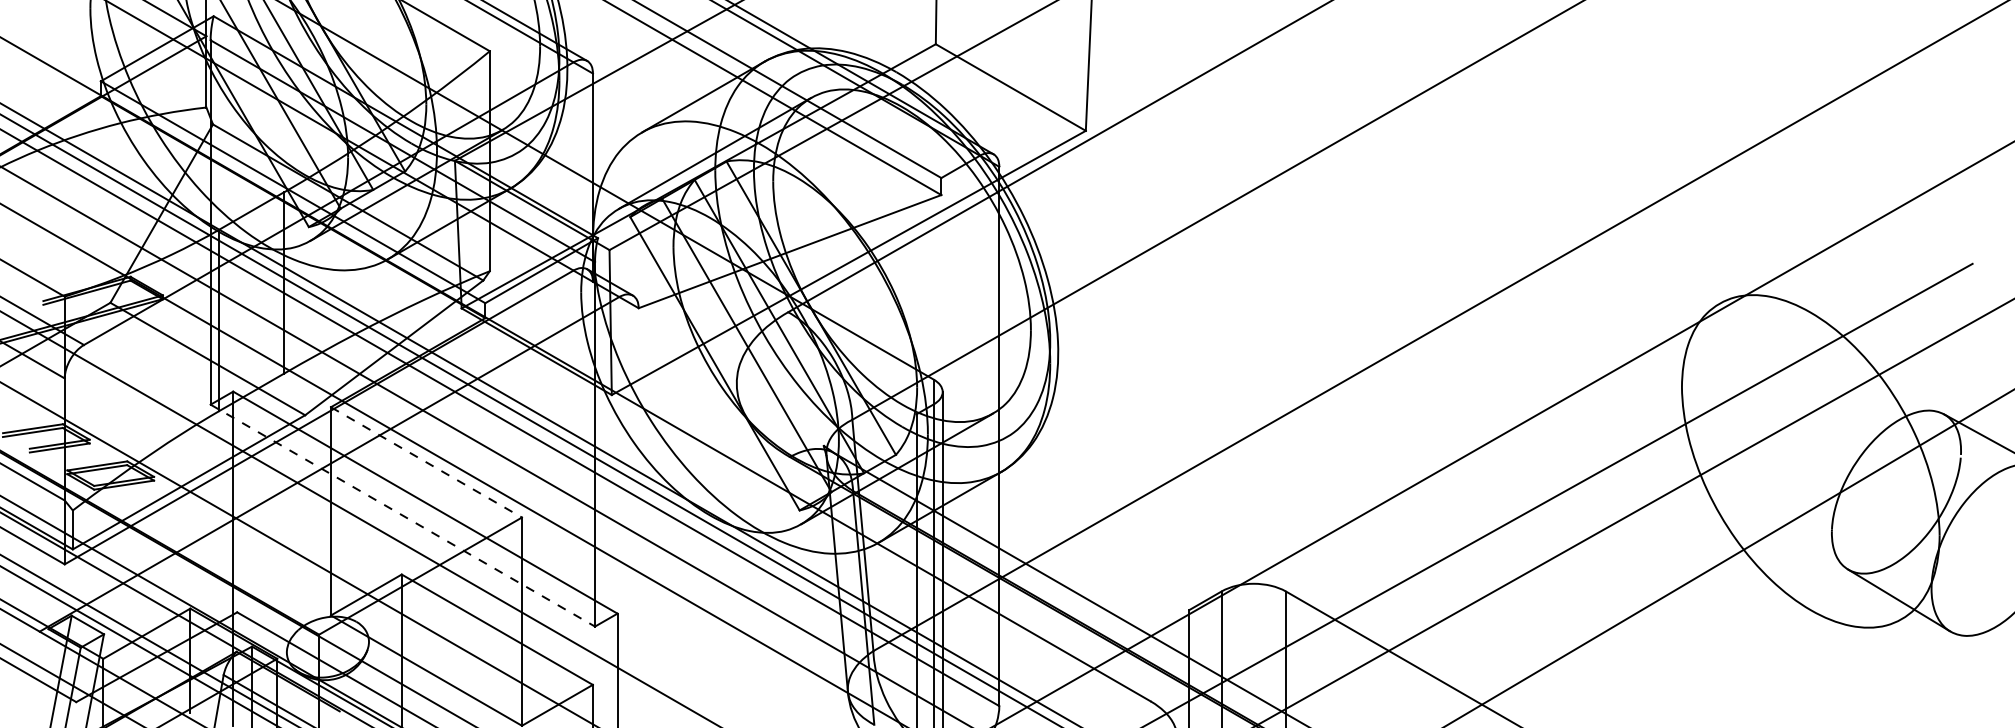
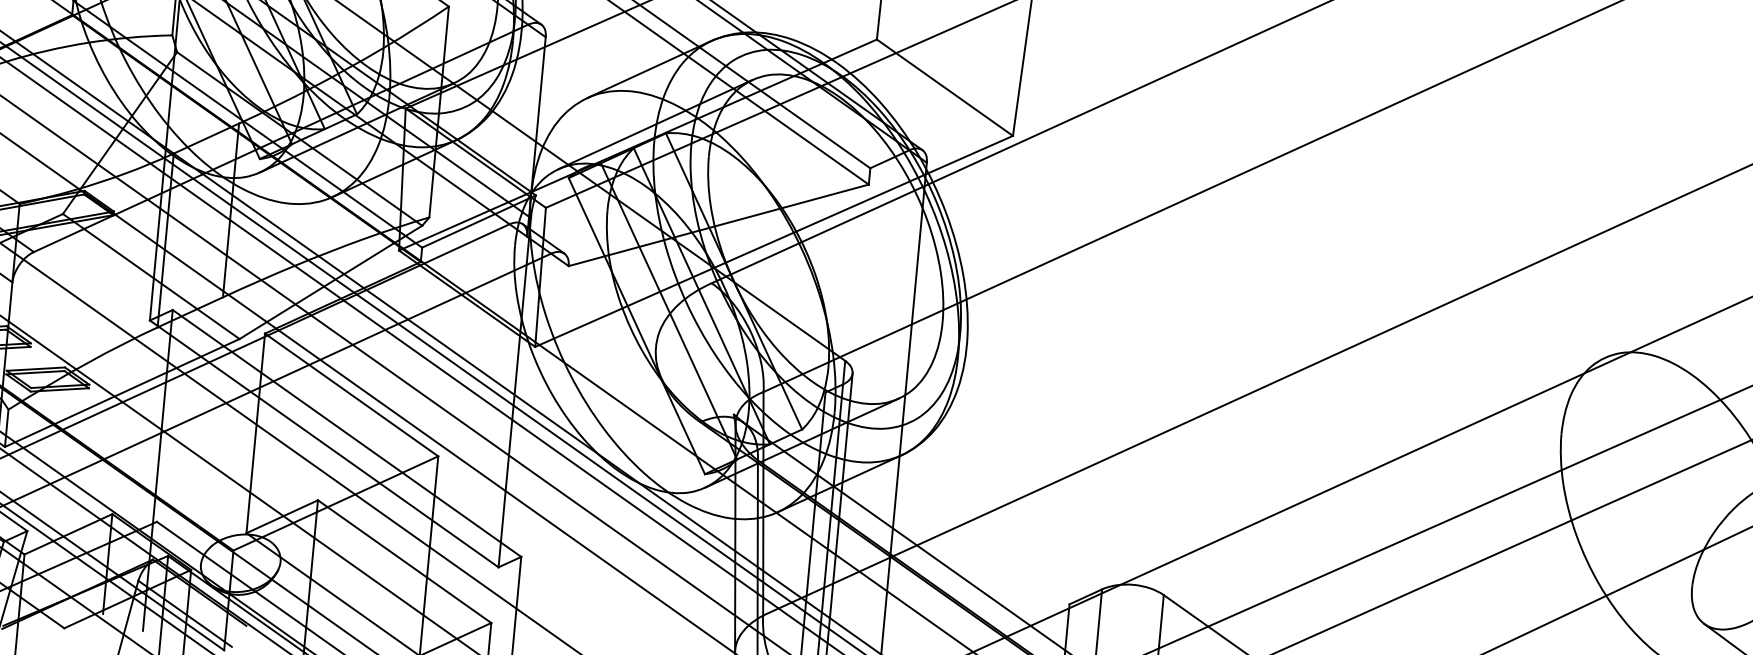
line: (426, 462) -> (351, 395), dashed -> solid
line: (402, 515) -> (323, 443), dashed -> solid

